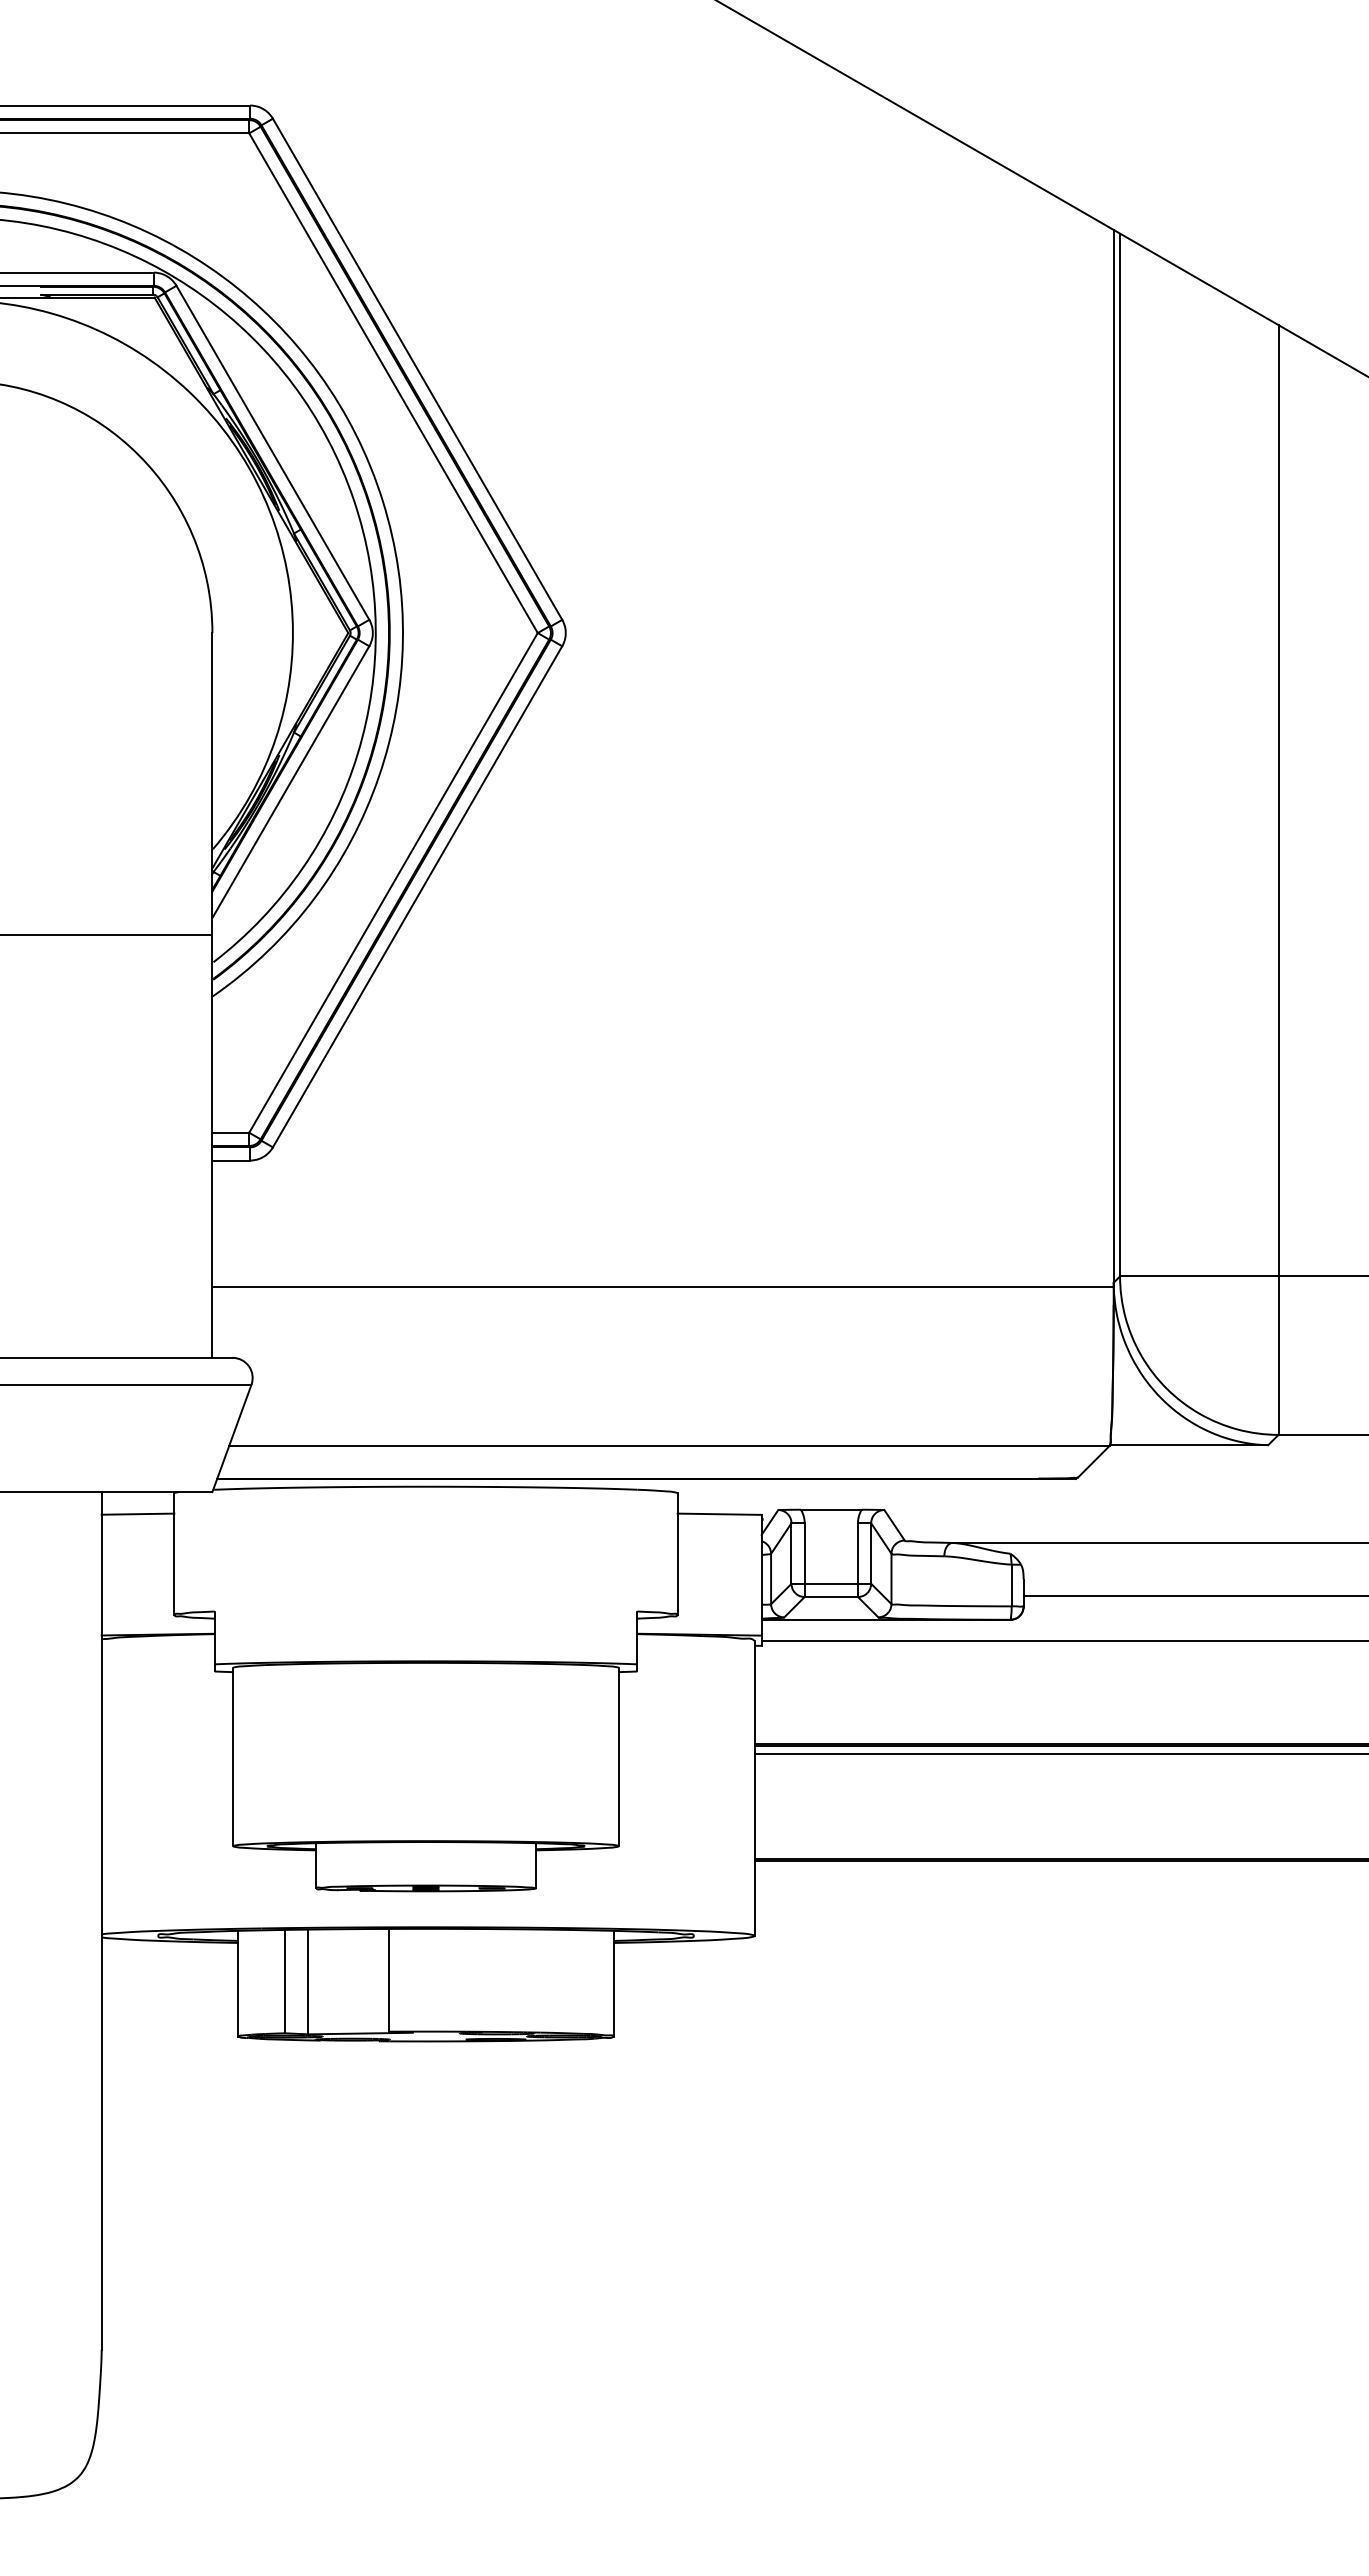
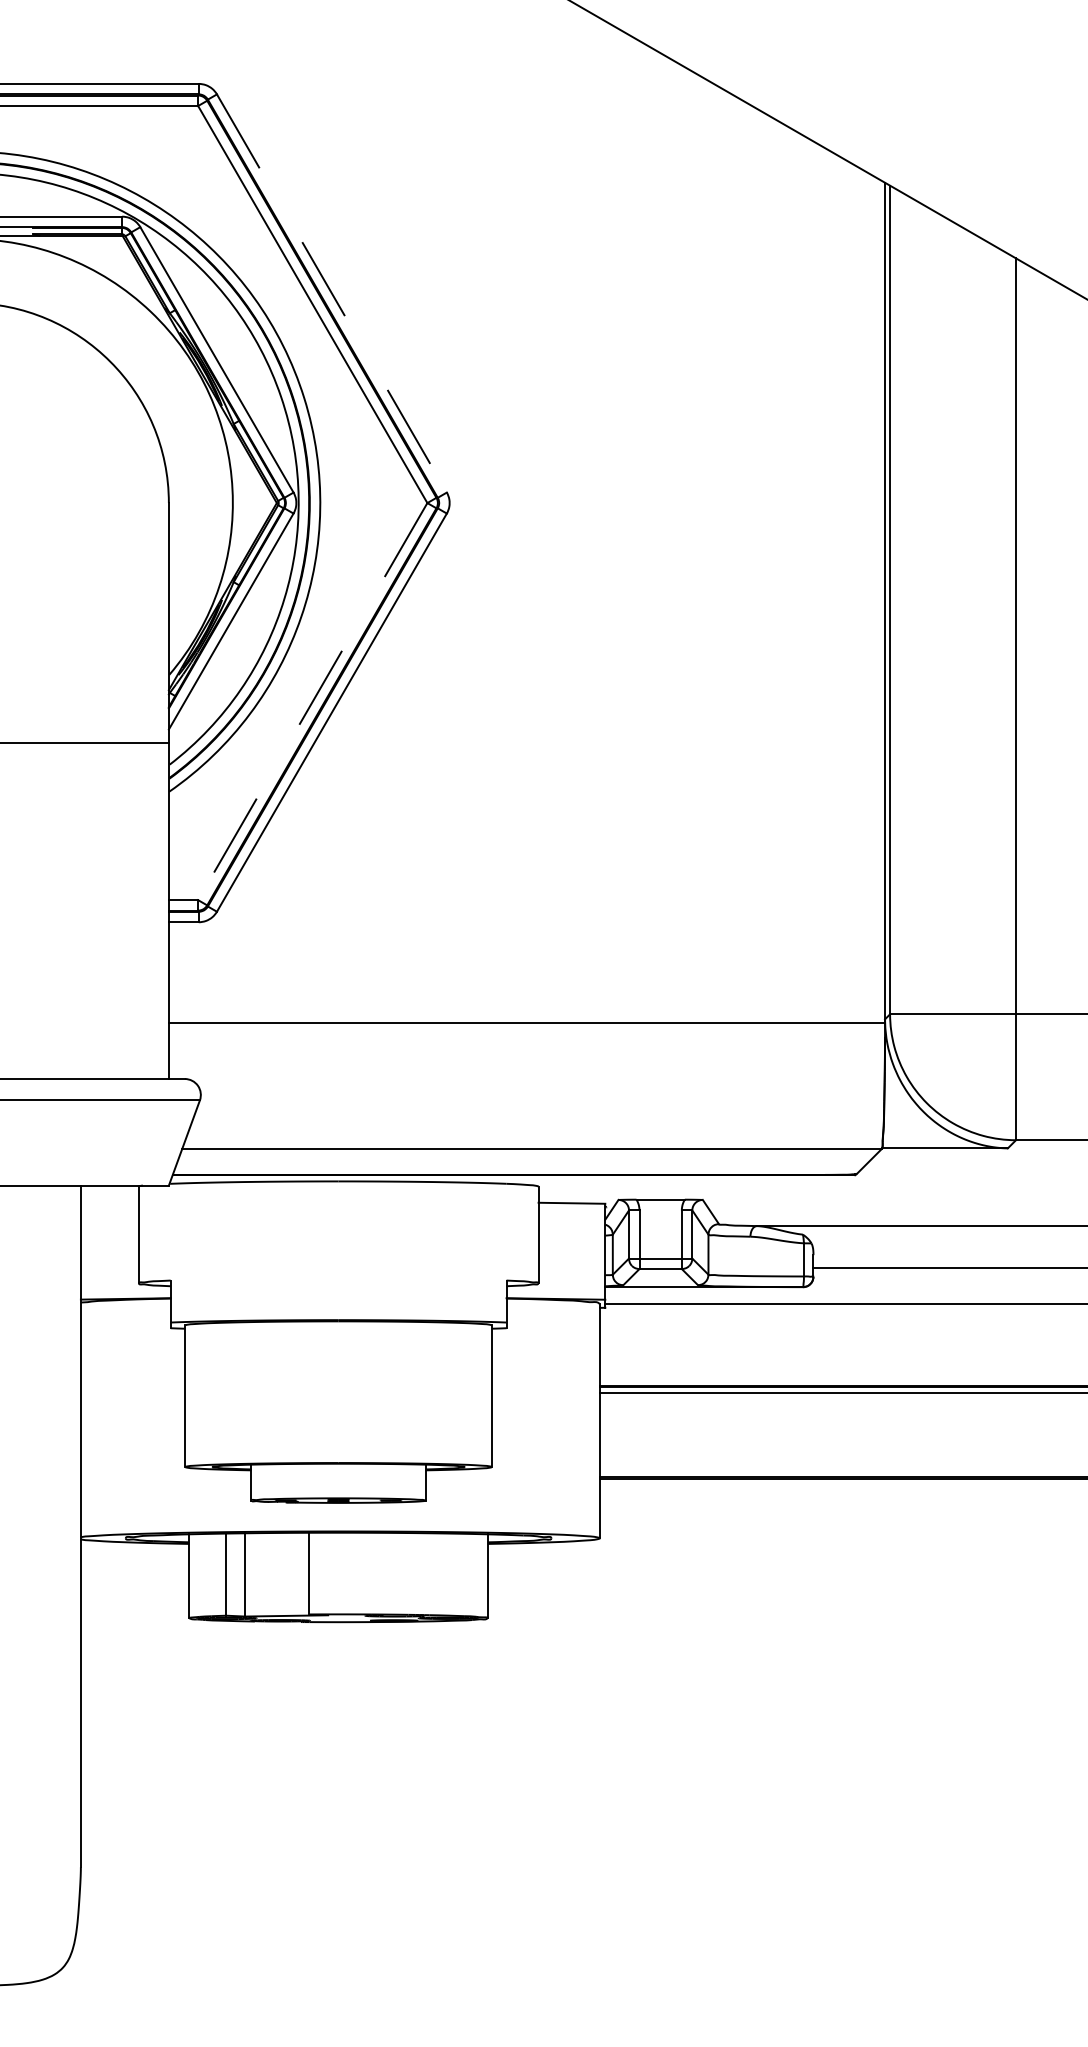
line: (417, 369) -> (331, 293), solid -> dashed
line: (393, 883) -> (312, 702), solid -> dashed
line: (137, 1513) -> (109, 1202), removed

